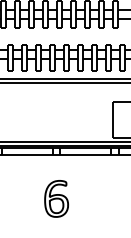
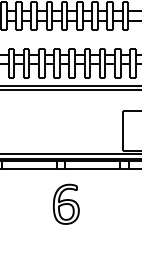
part: (56, 198) -> (66, 203), moved

